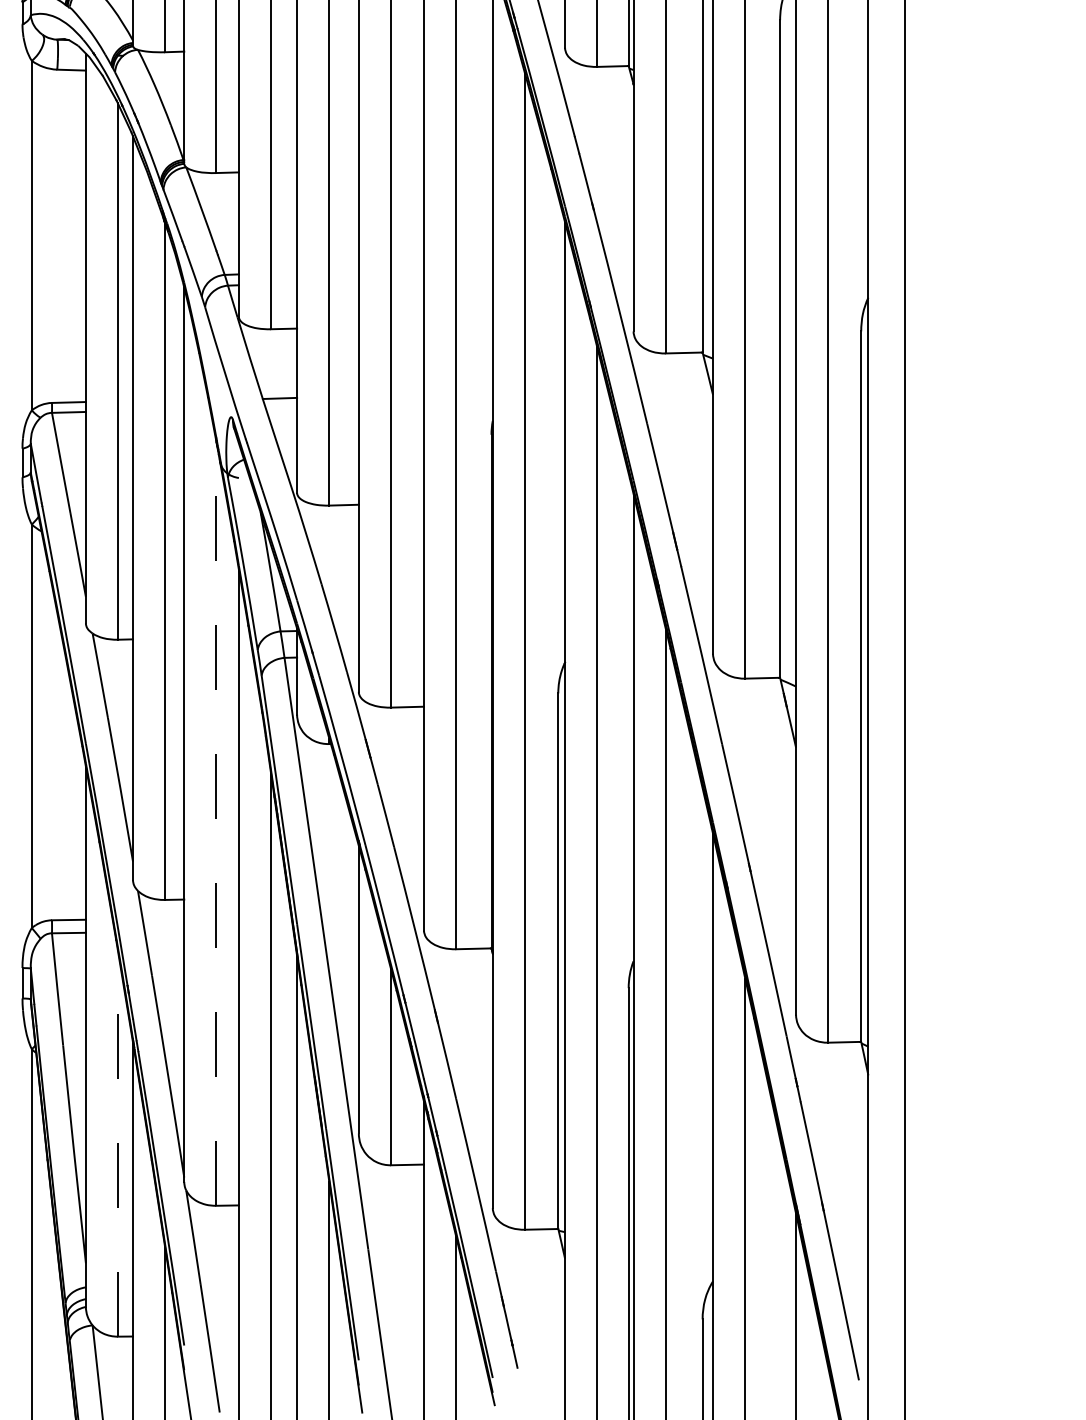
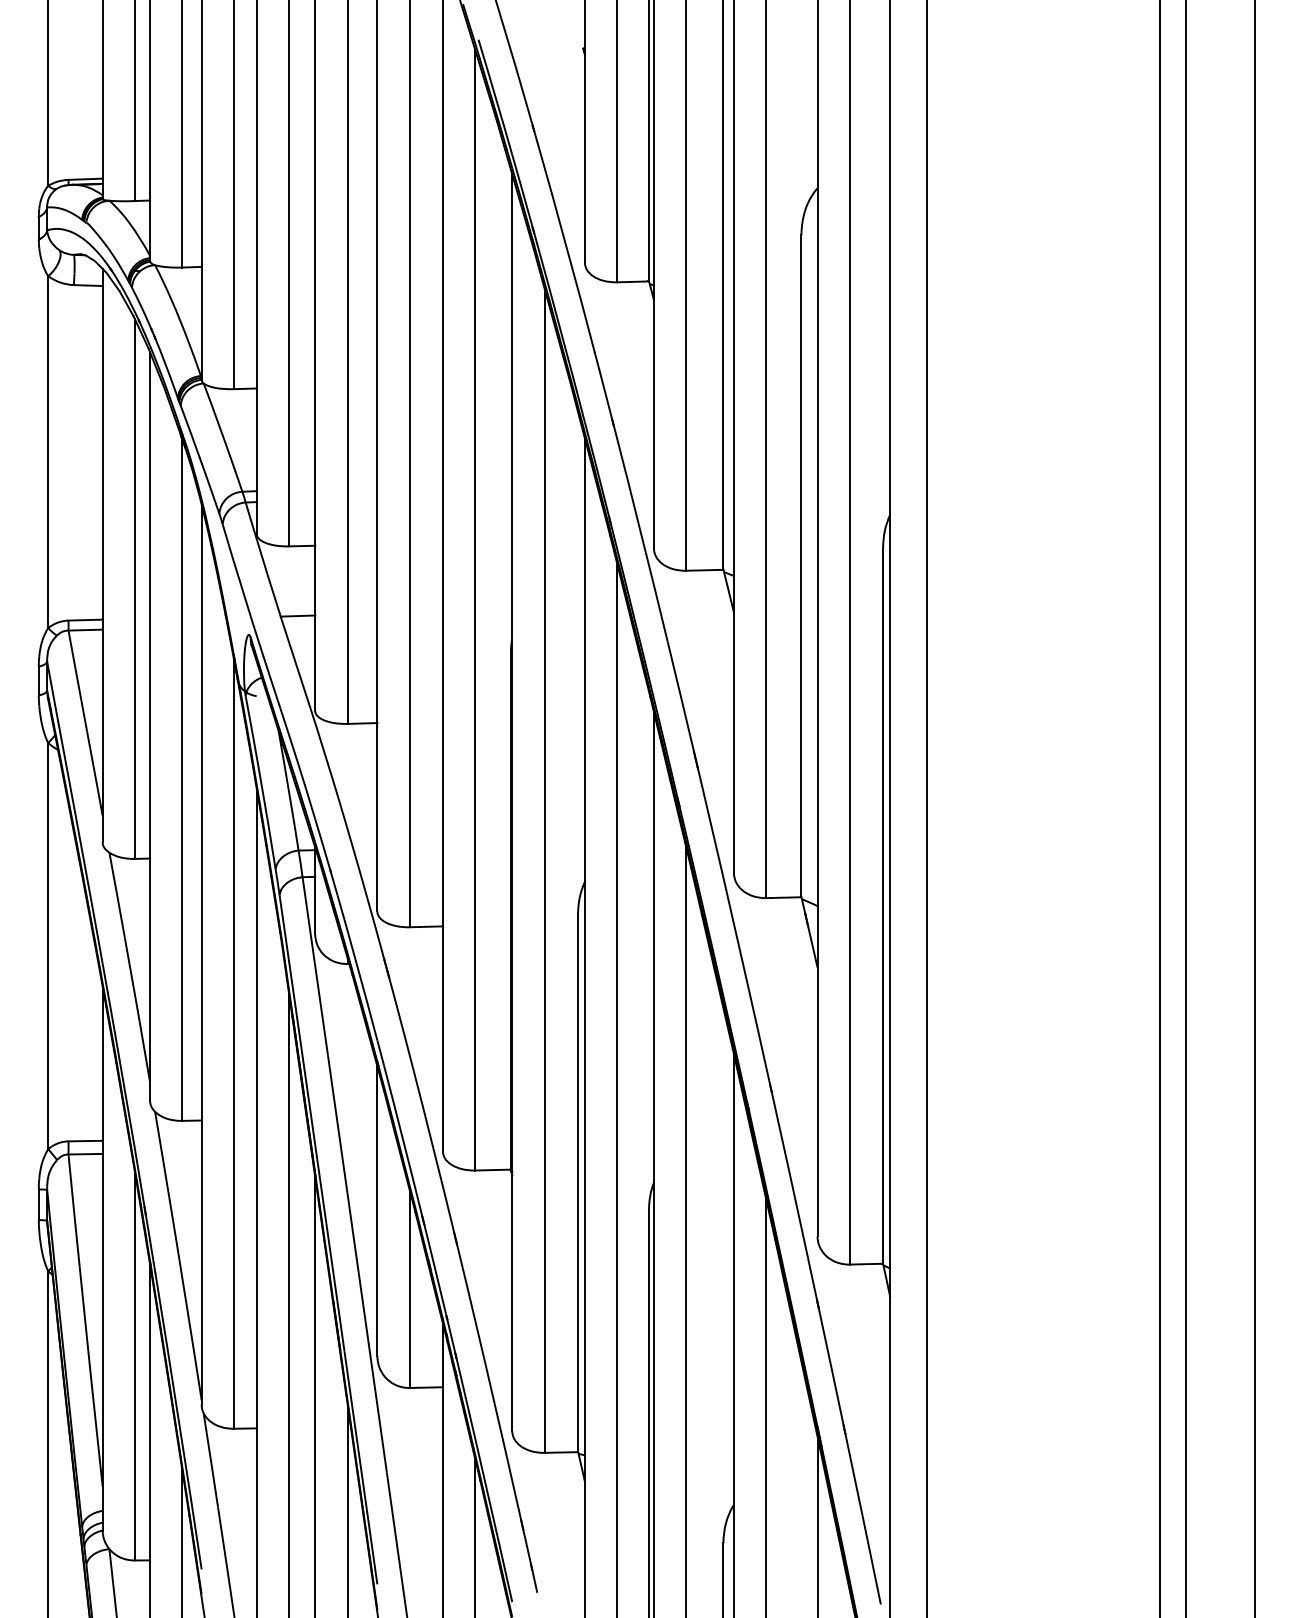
line: (215, 822) -> (233, 1042), dashed -> solid
line: (117, 1142) -> (134, 1365), dashed -> solid

